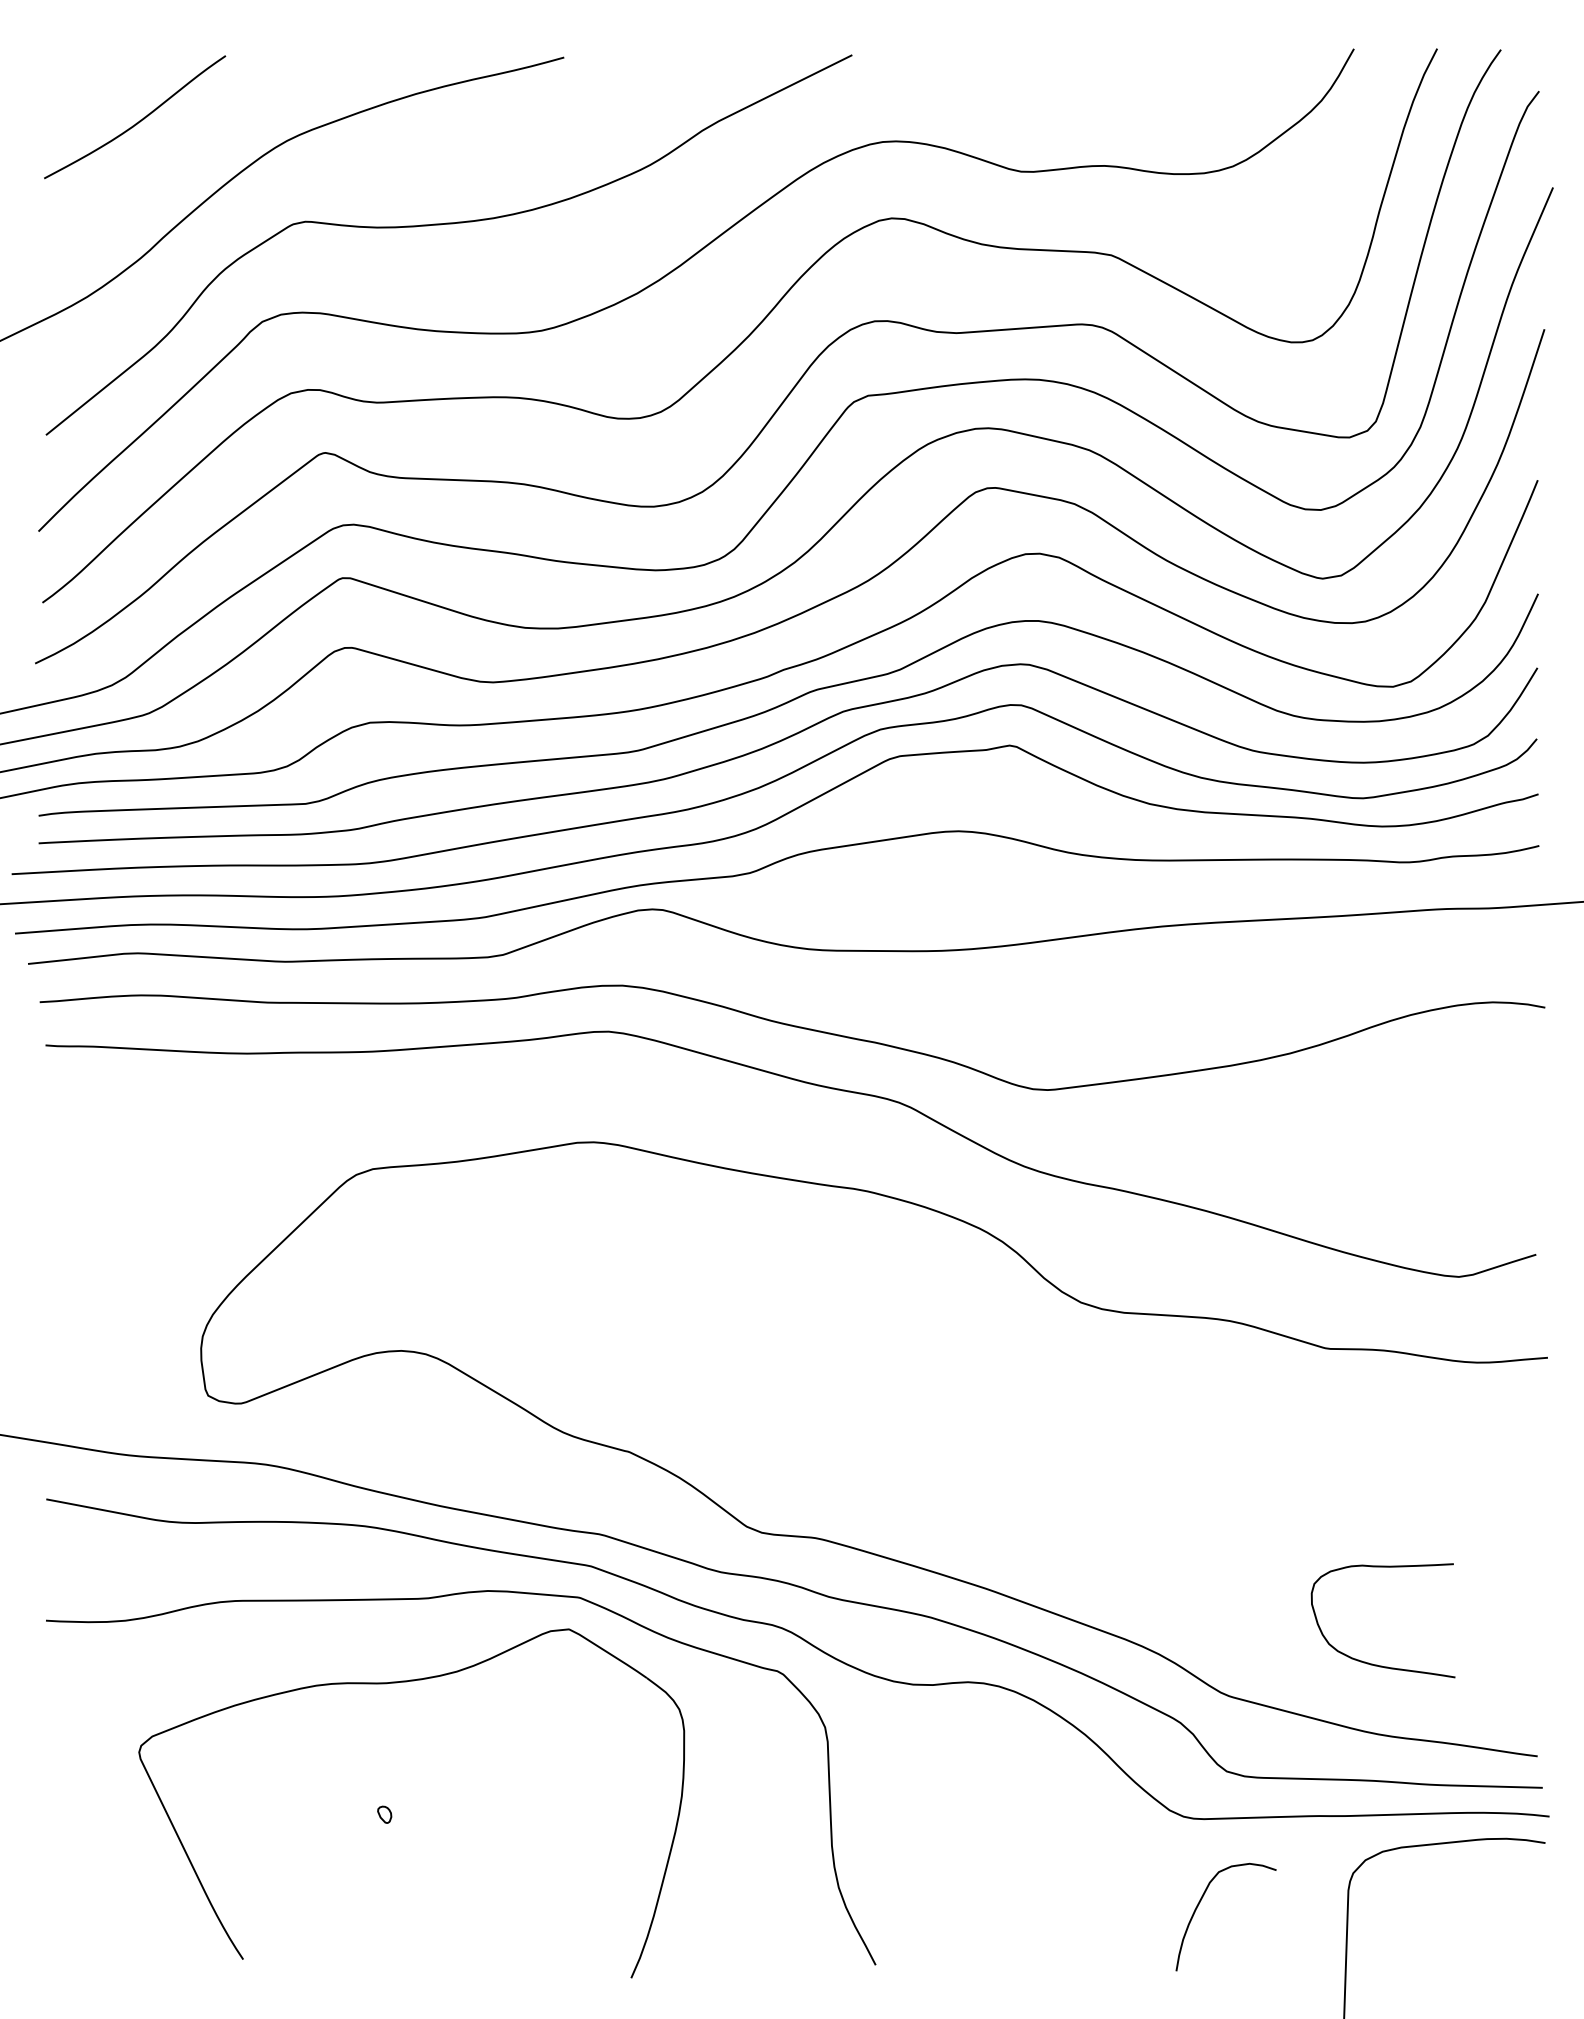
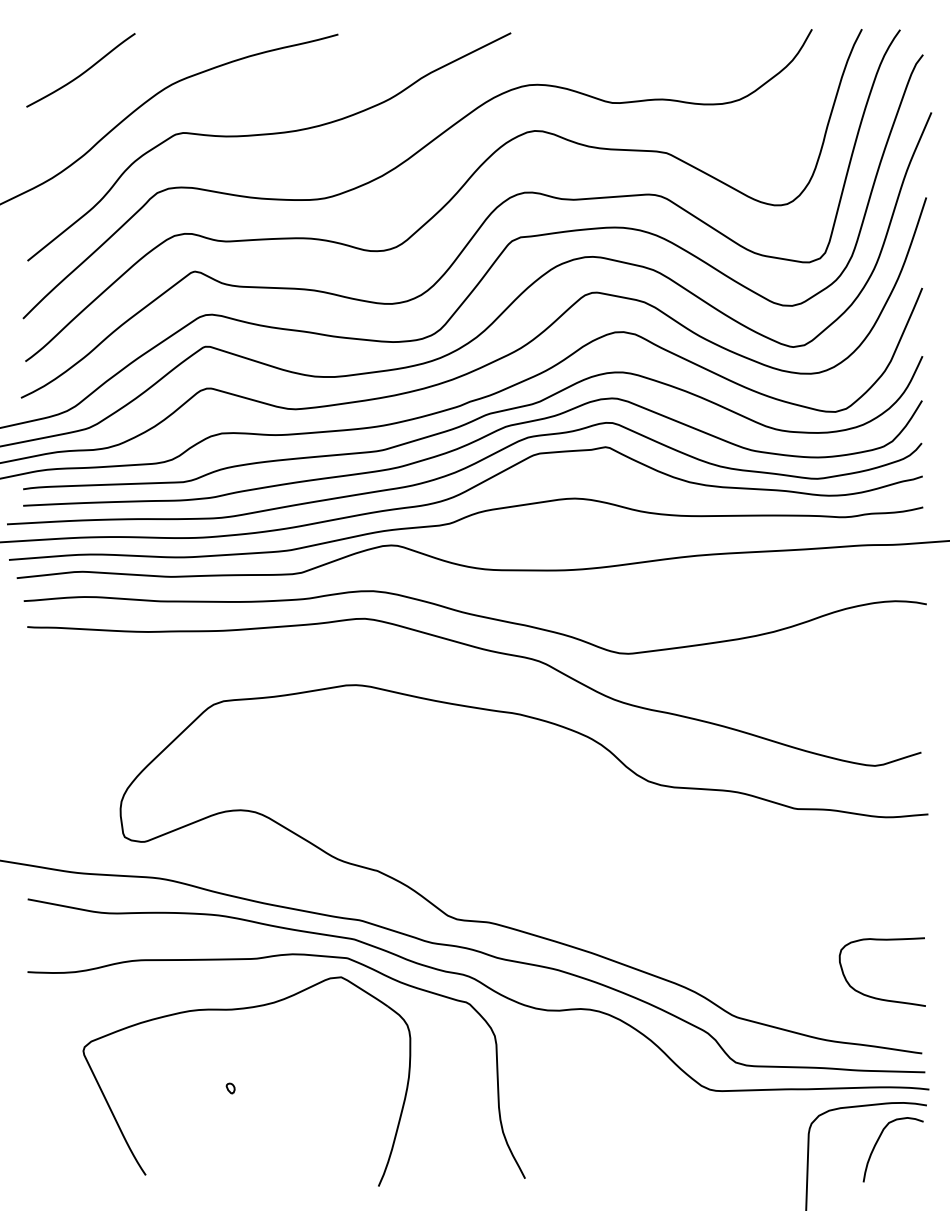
curve: (1368, 1661) -> (873, 996), moved
curve: (1201, 1903) -> (878, 1141), moved

